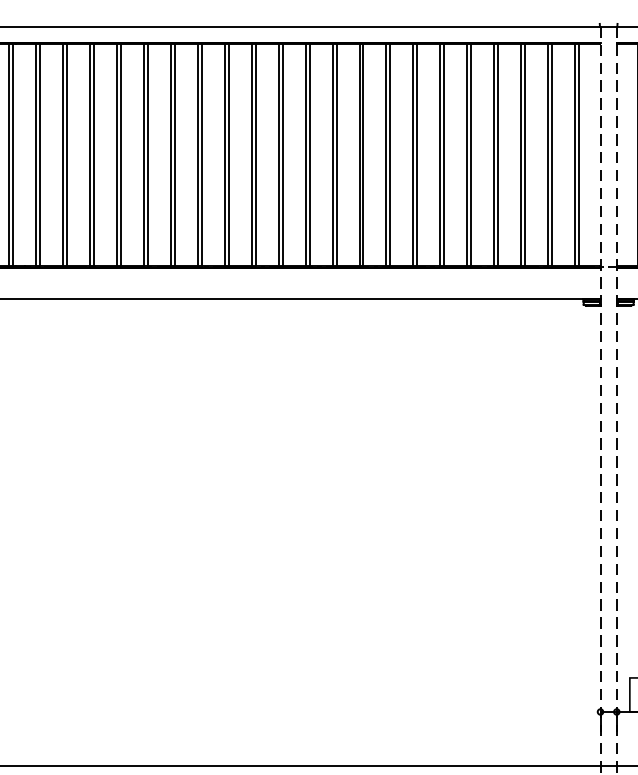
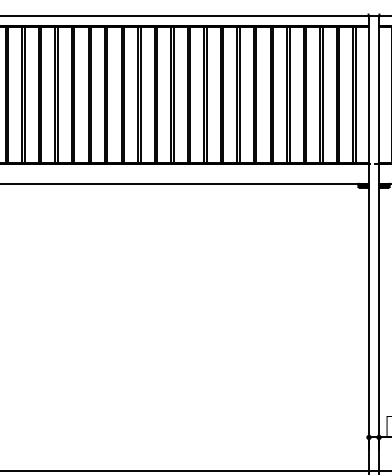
line: (601, 398) -> (369, 244), dashed -> solid
line: (617, 398) -> (379, 244), dashed -> solid

